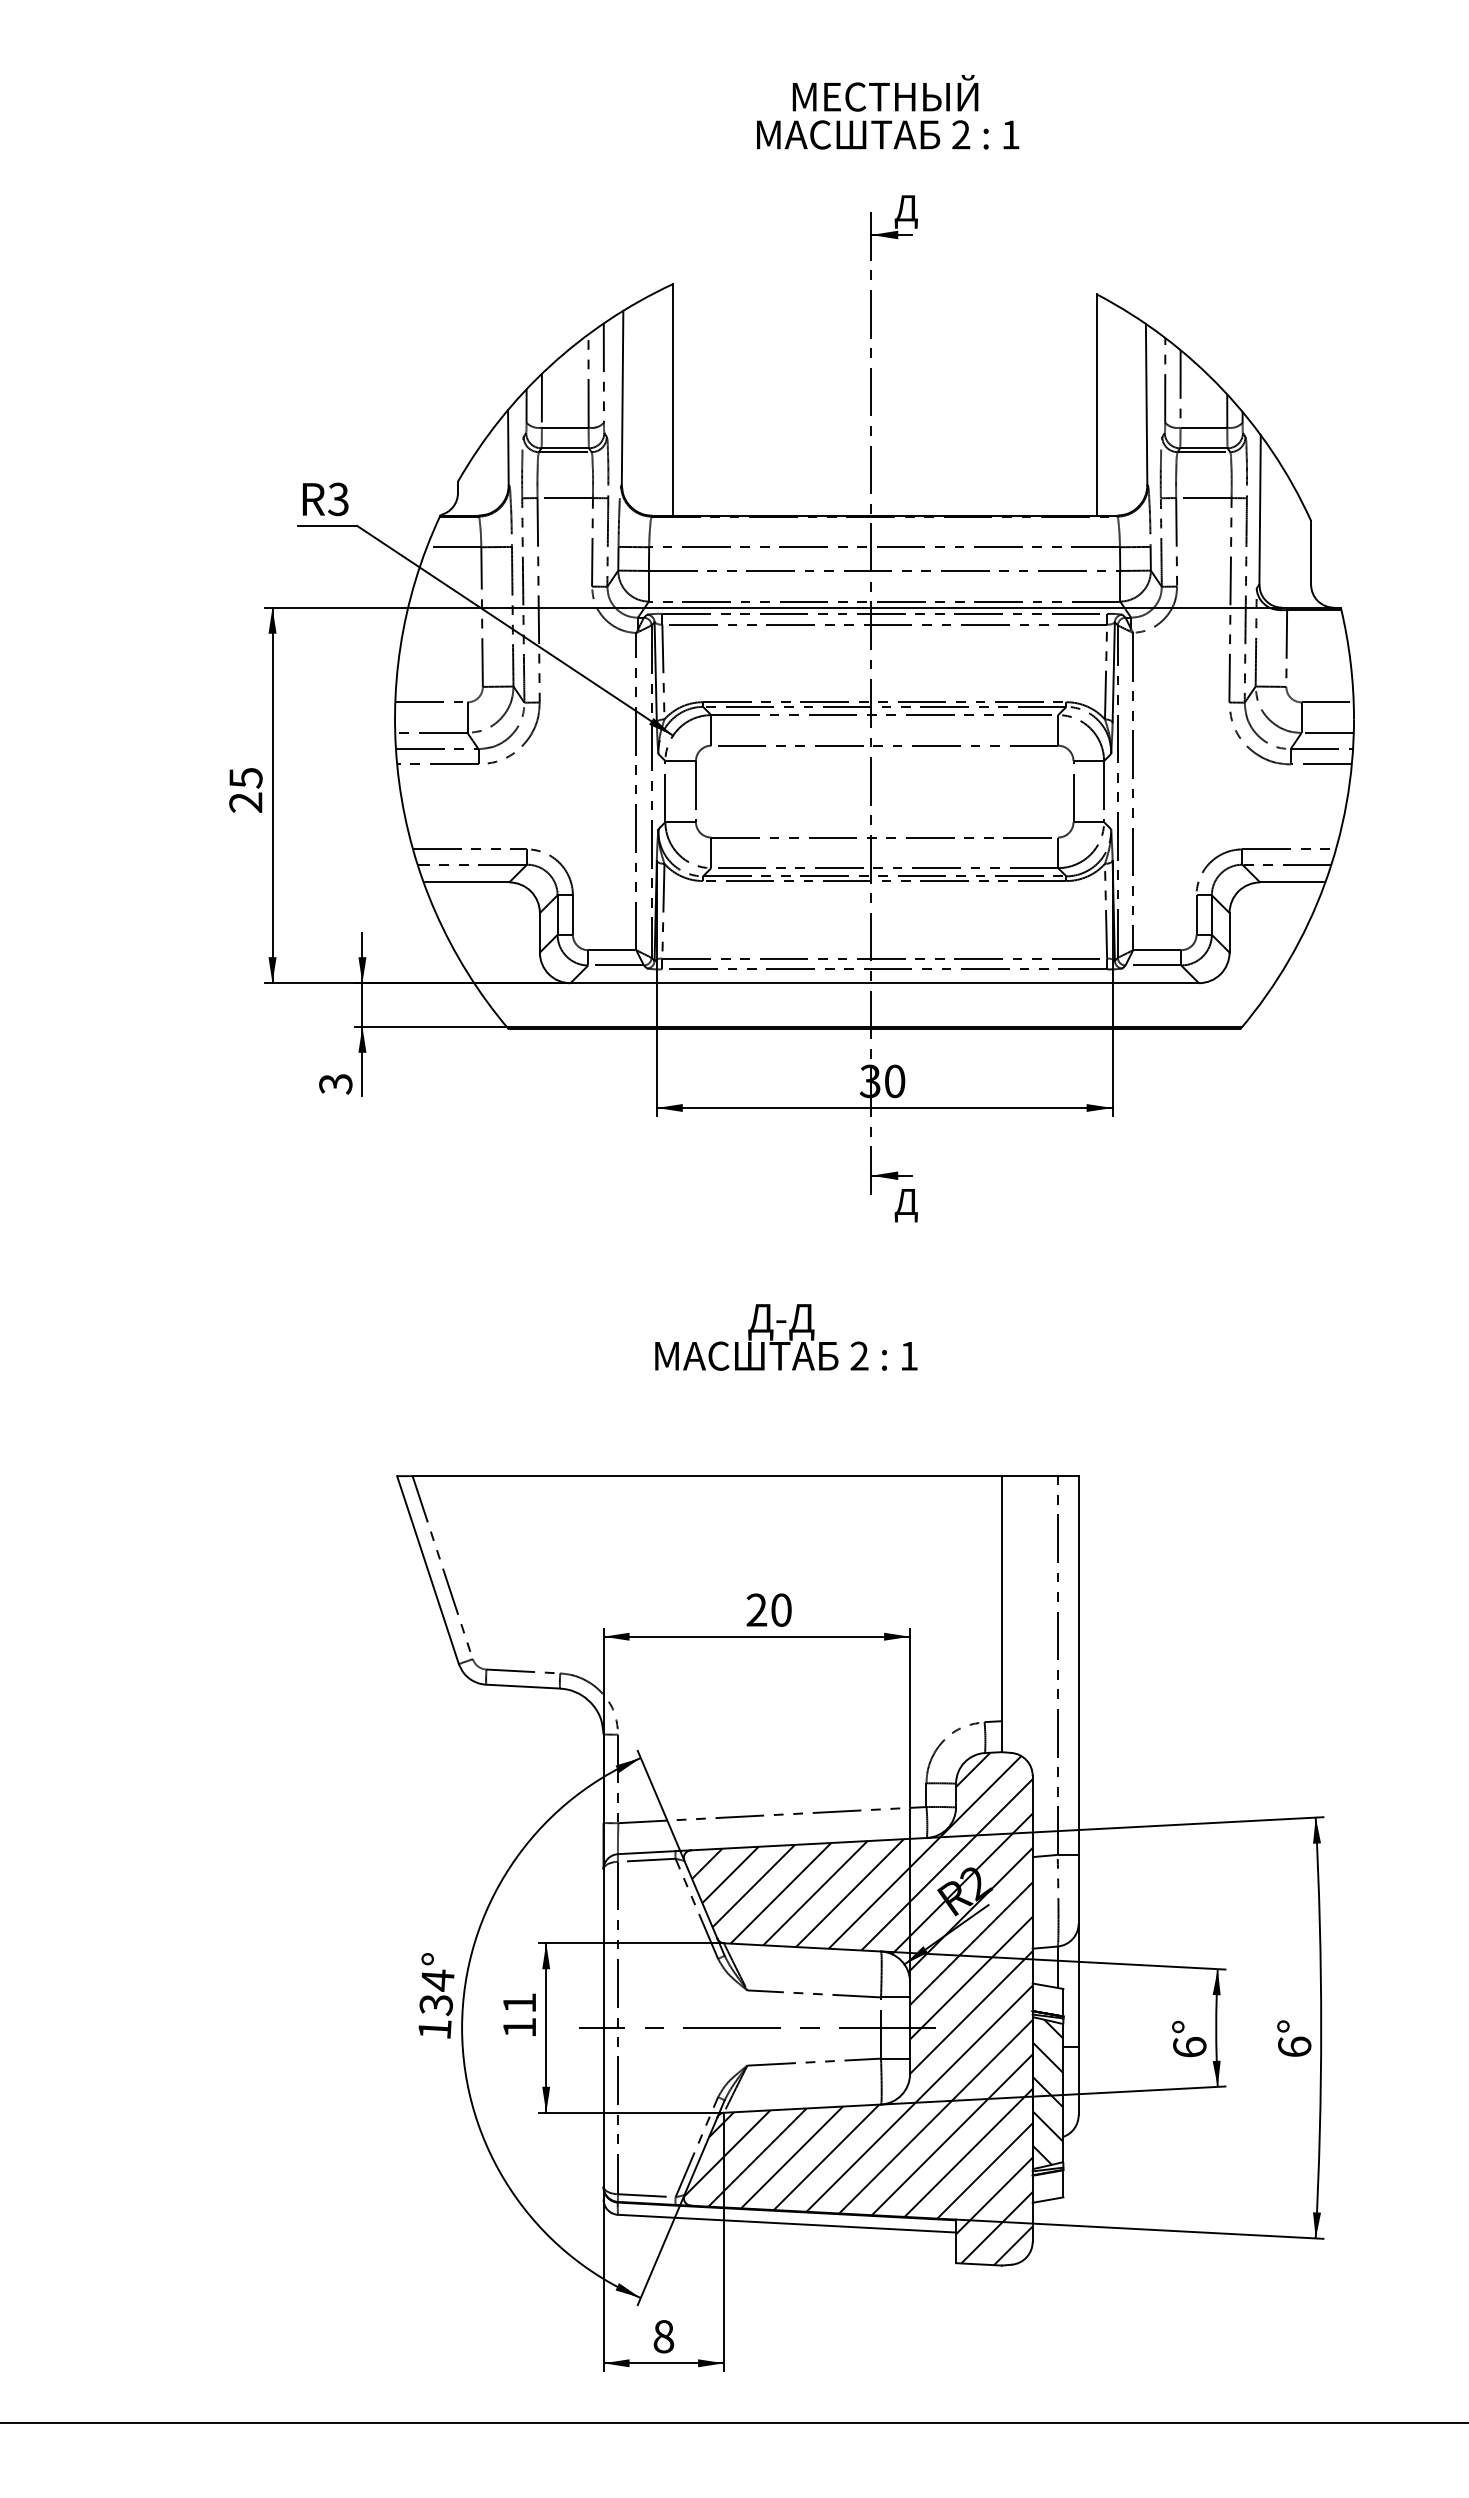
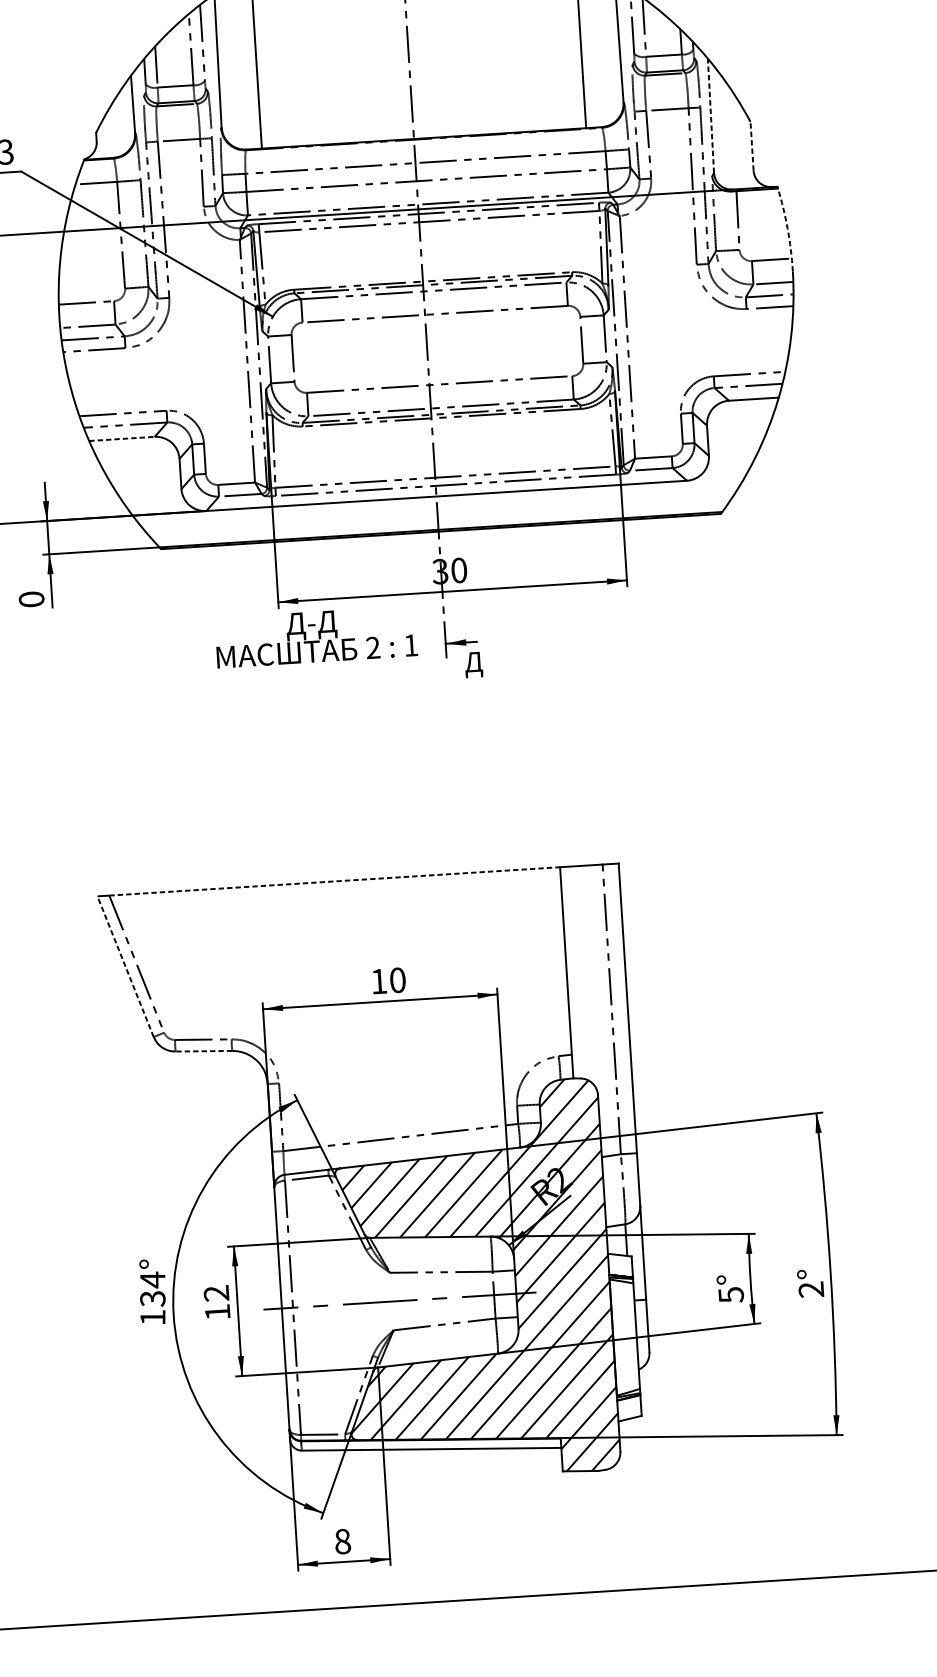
line: (1260, 509) -> (711, 115), solid -> dashed
line: (1311, 552) -> (752, 145), solid -> dashed
arc: (1350, 663) -> (787, 228), solid -> dashed
line: (466, 882) -> (121, 438), solid -> dashed
text: (335, 1084) -> (31, 599), 3 -> 0
text: (786, 1337) -> (316, 637), moved
line: (707, 1476) -> (334, 881), solid -> dashed
line: (428, 1570) -> (125, 966), solid -> dashed
text: (756, 1609) -> (378, 981), 20 -> 10
line: (523, 1686) -> (204, 1051), solid -> dashed
text: (519, 2003) -> (216, 1293), 11 -> 12
text: (1294, 2046) -> (811, 1289), 6° -> 2°
text: (1189, 2047) -> (730, 1295), 6° -> 5°
hatch: (1047, 2091) -> (624, 1335), removed

